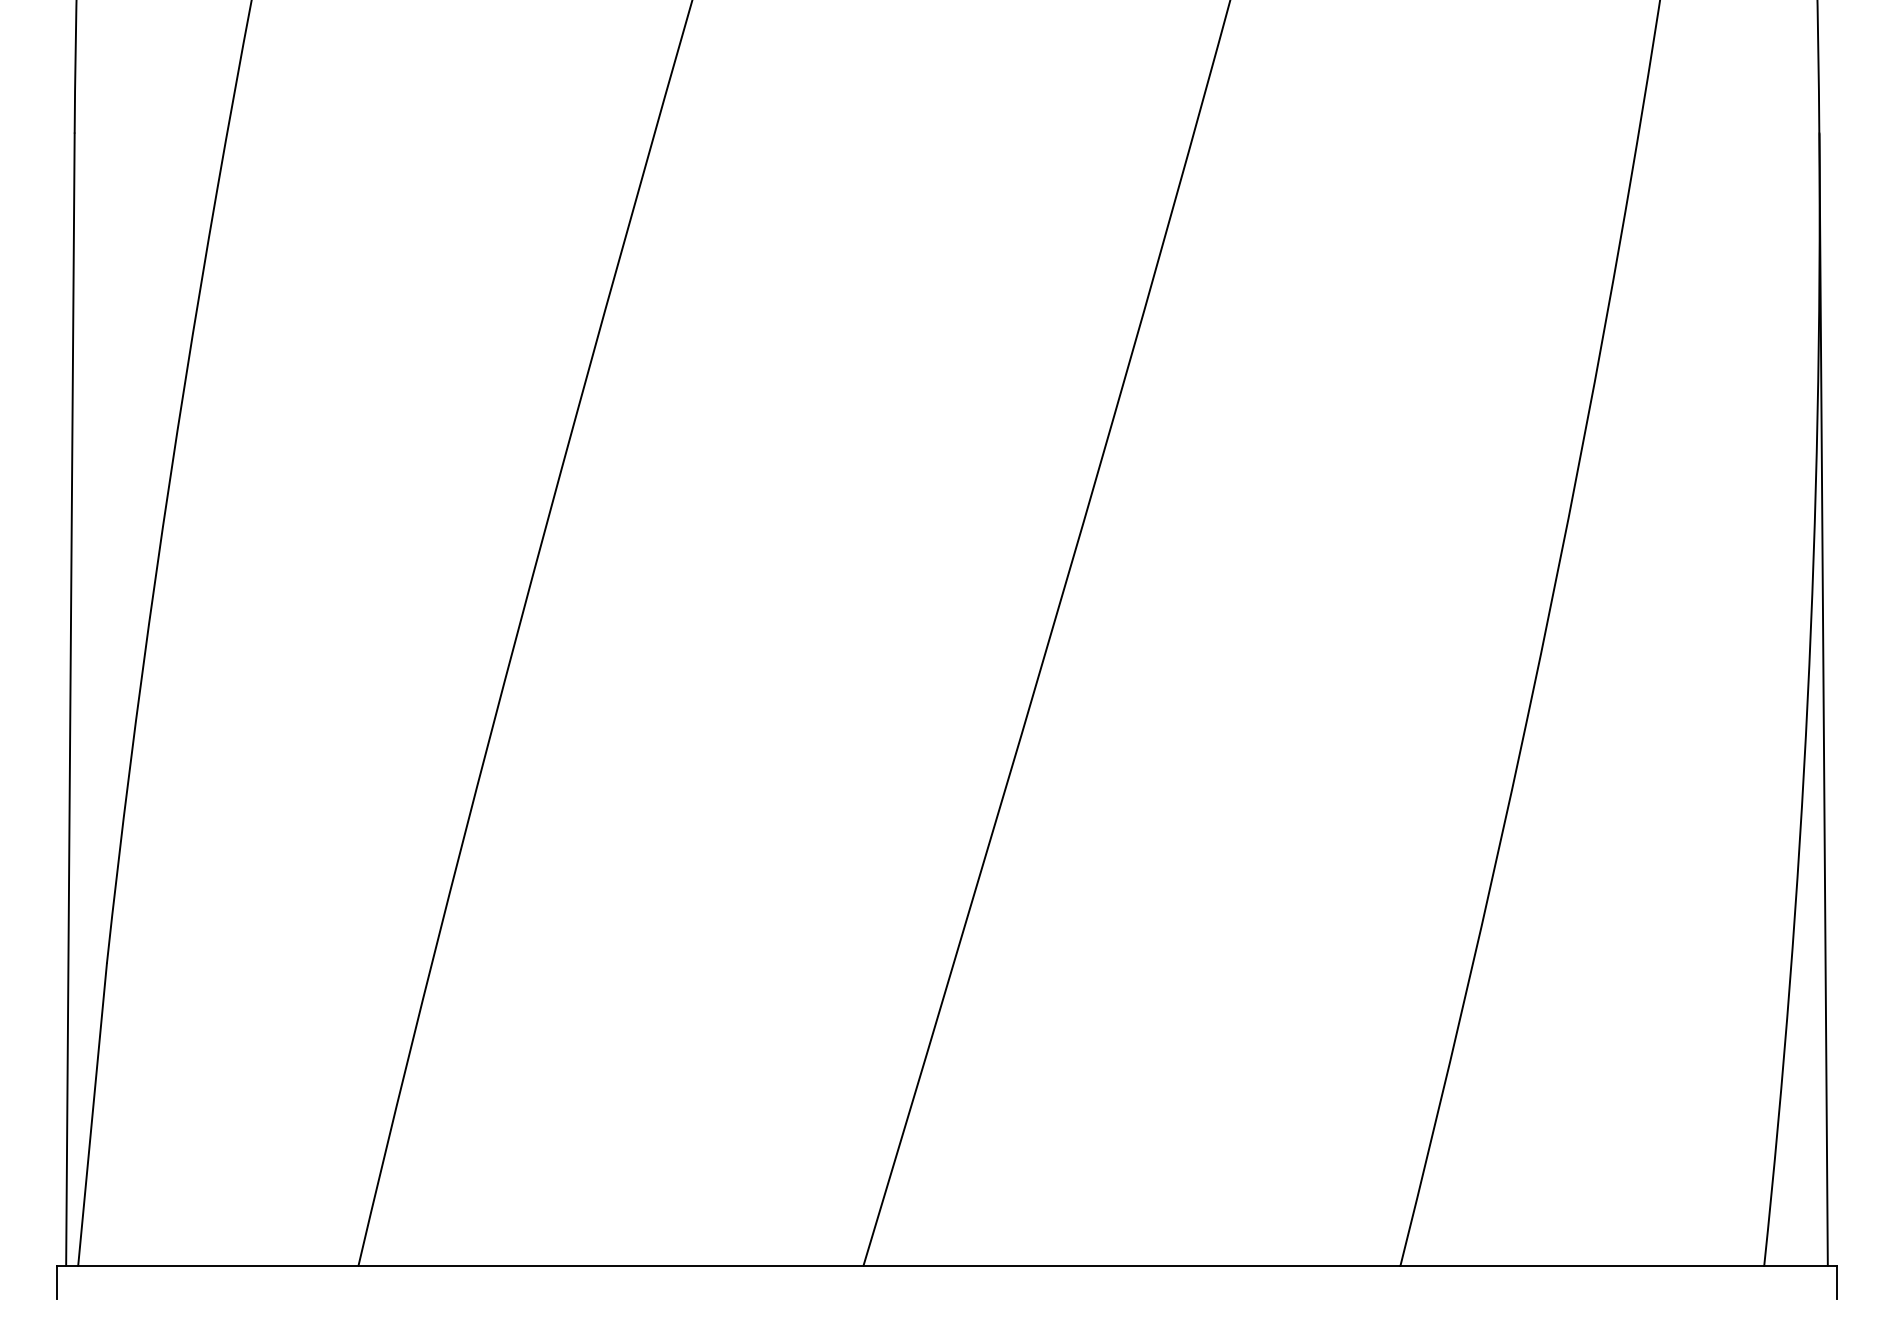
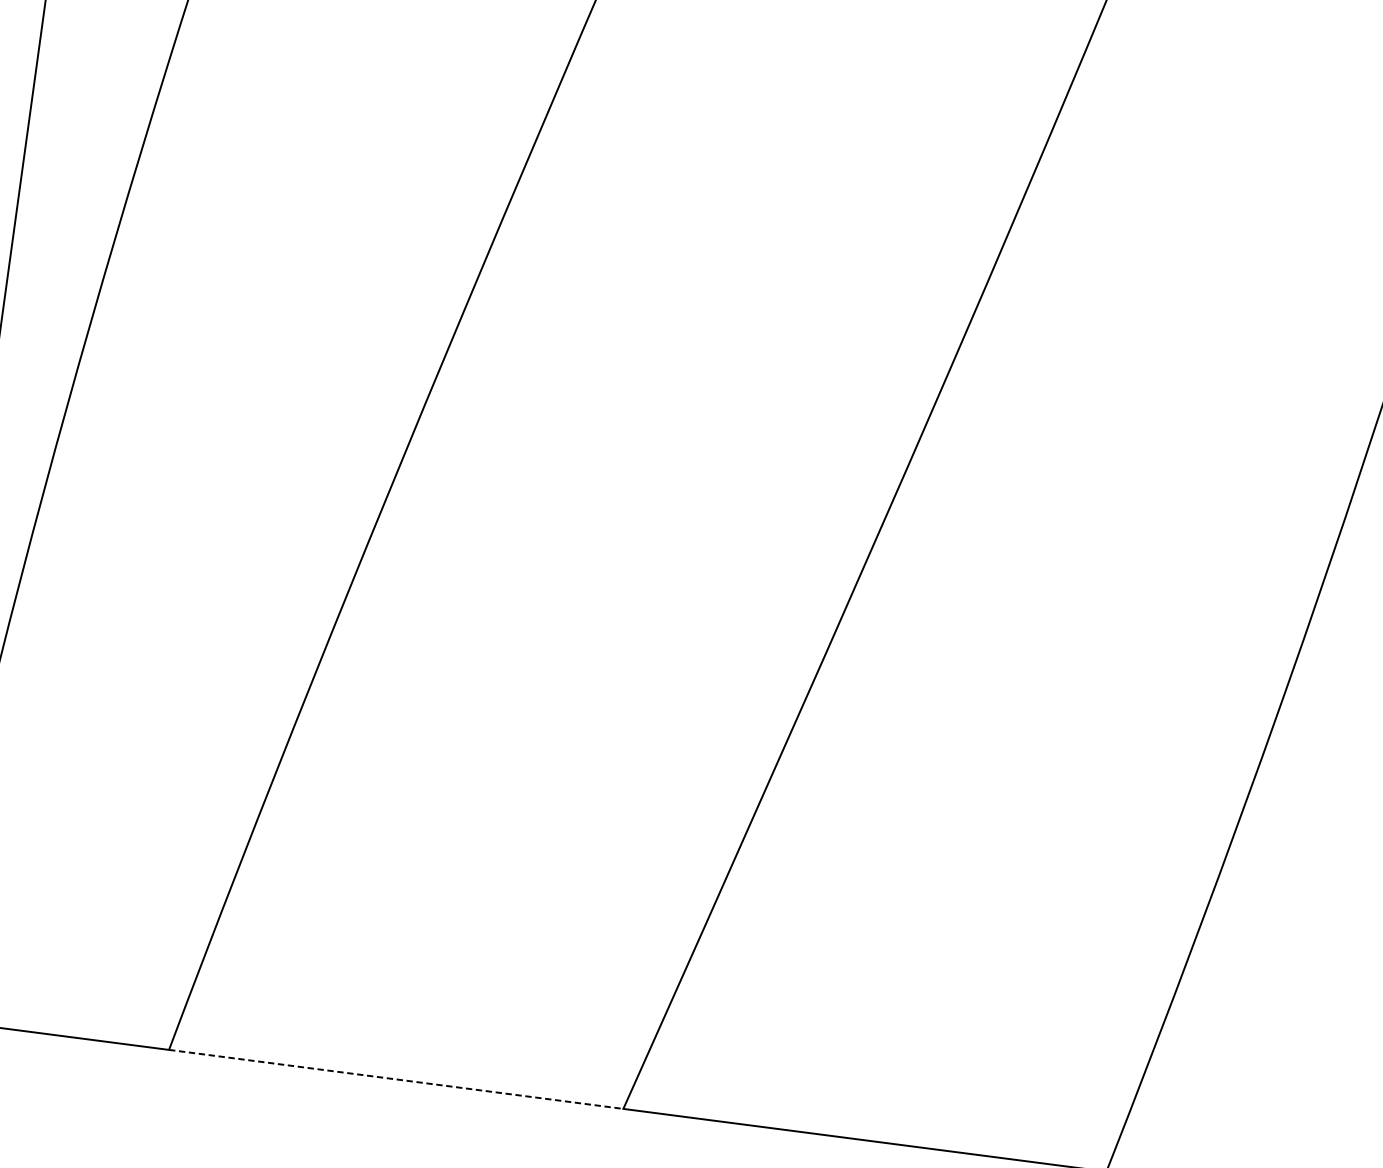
line: (611, 1265) -> (396, 1079), solid -> dashed

